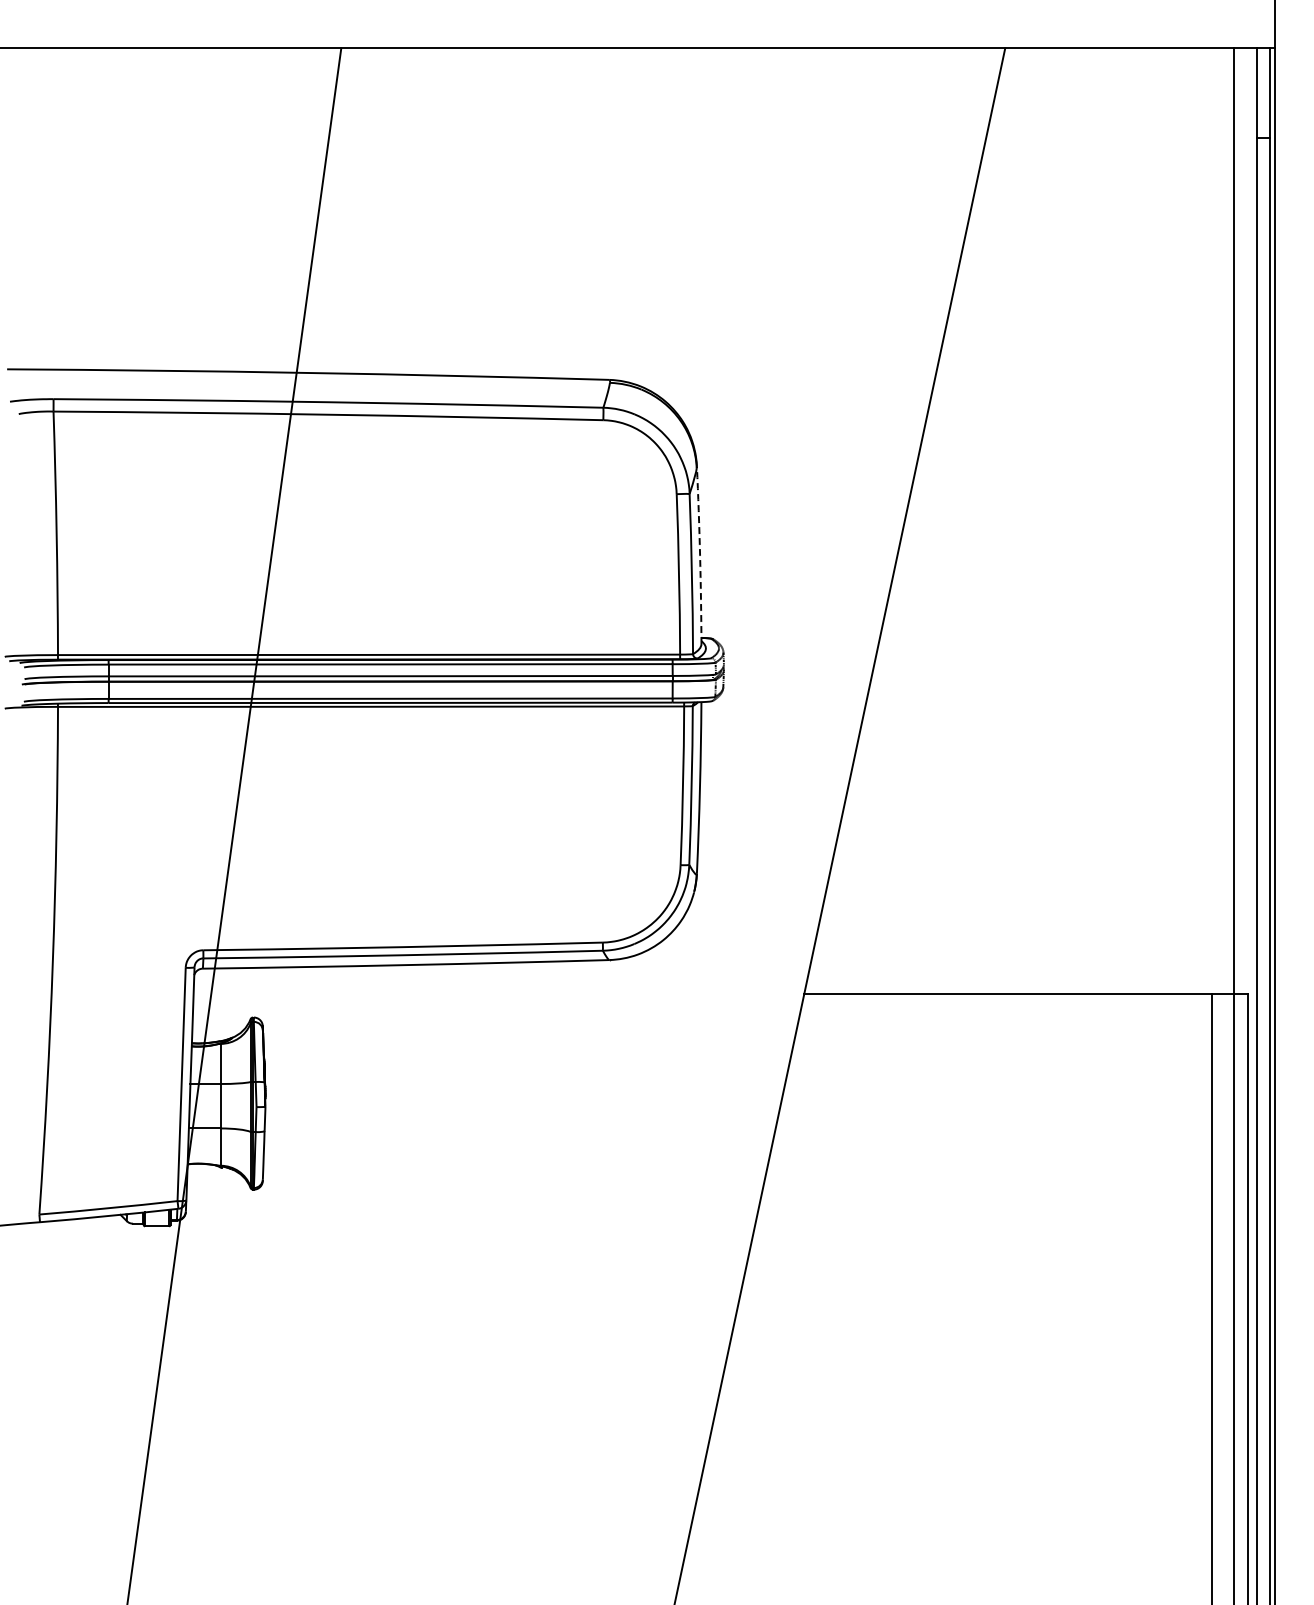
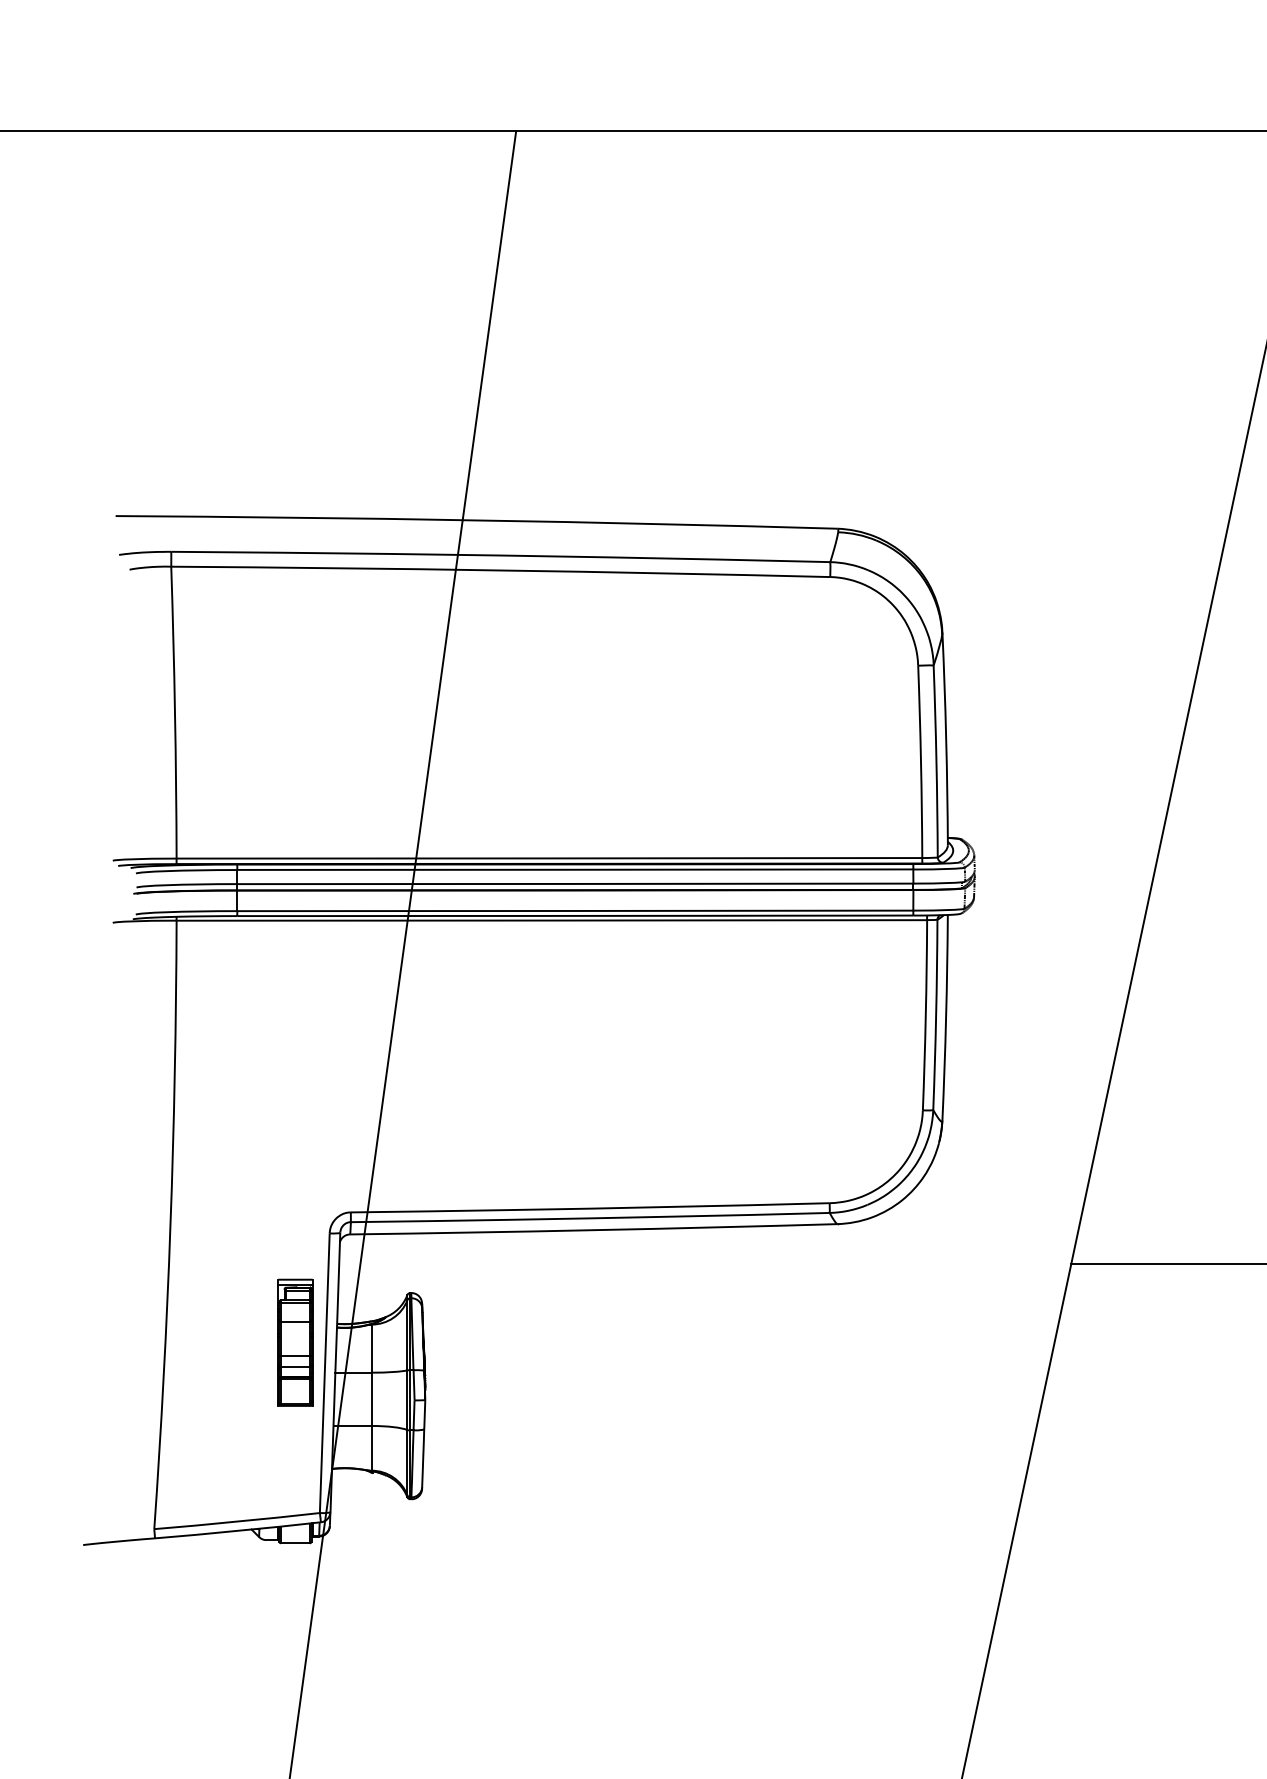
arc: (700, 555) -> (946, 739), dashed -> solid
part: (157, 1058) -> (295, 1342), added

